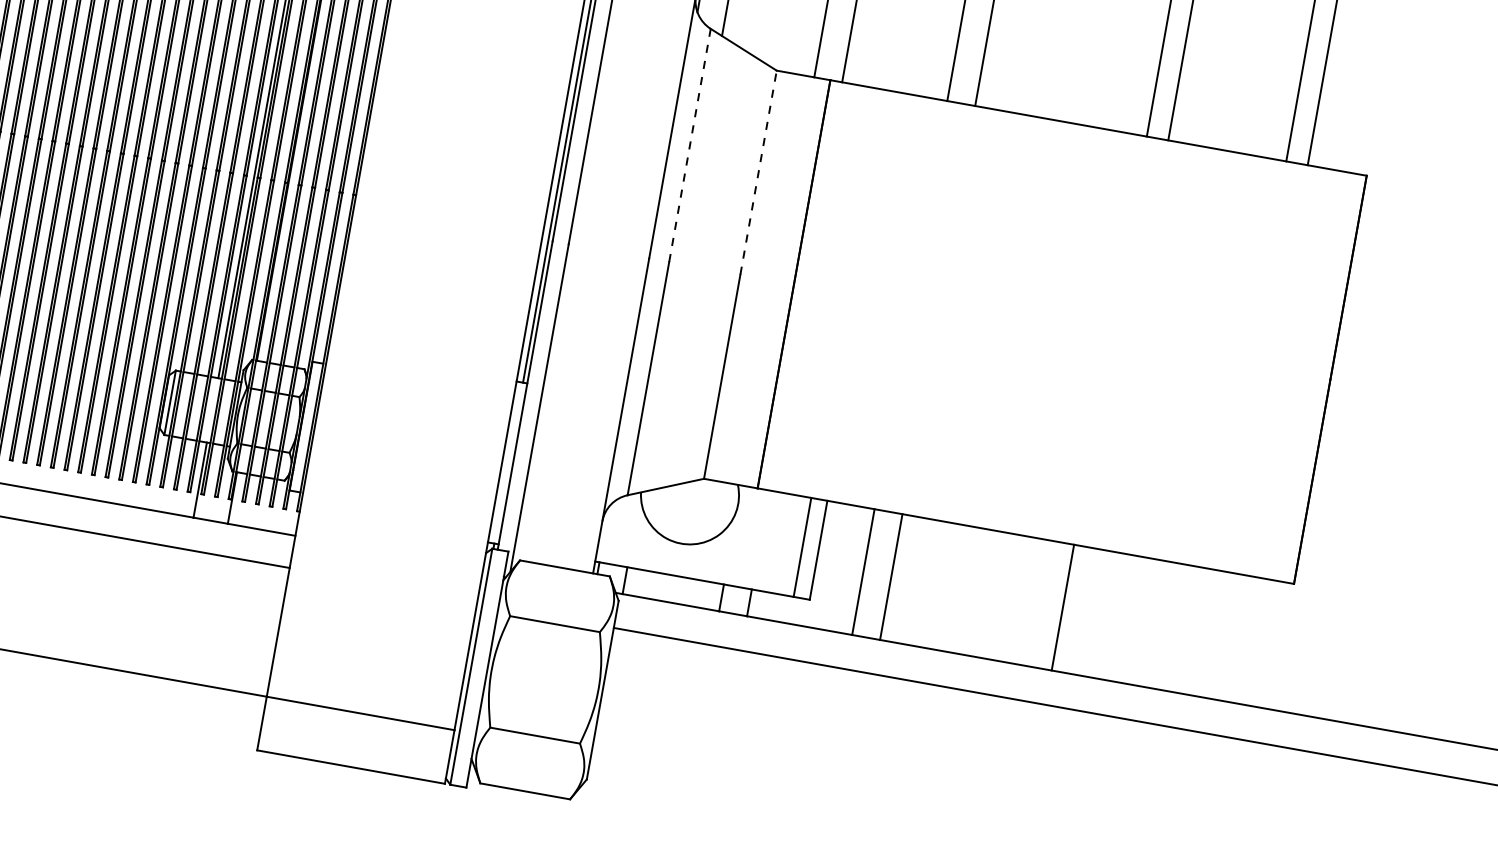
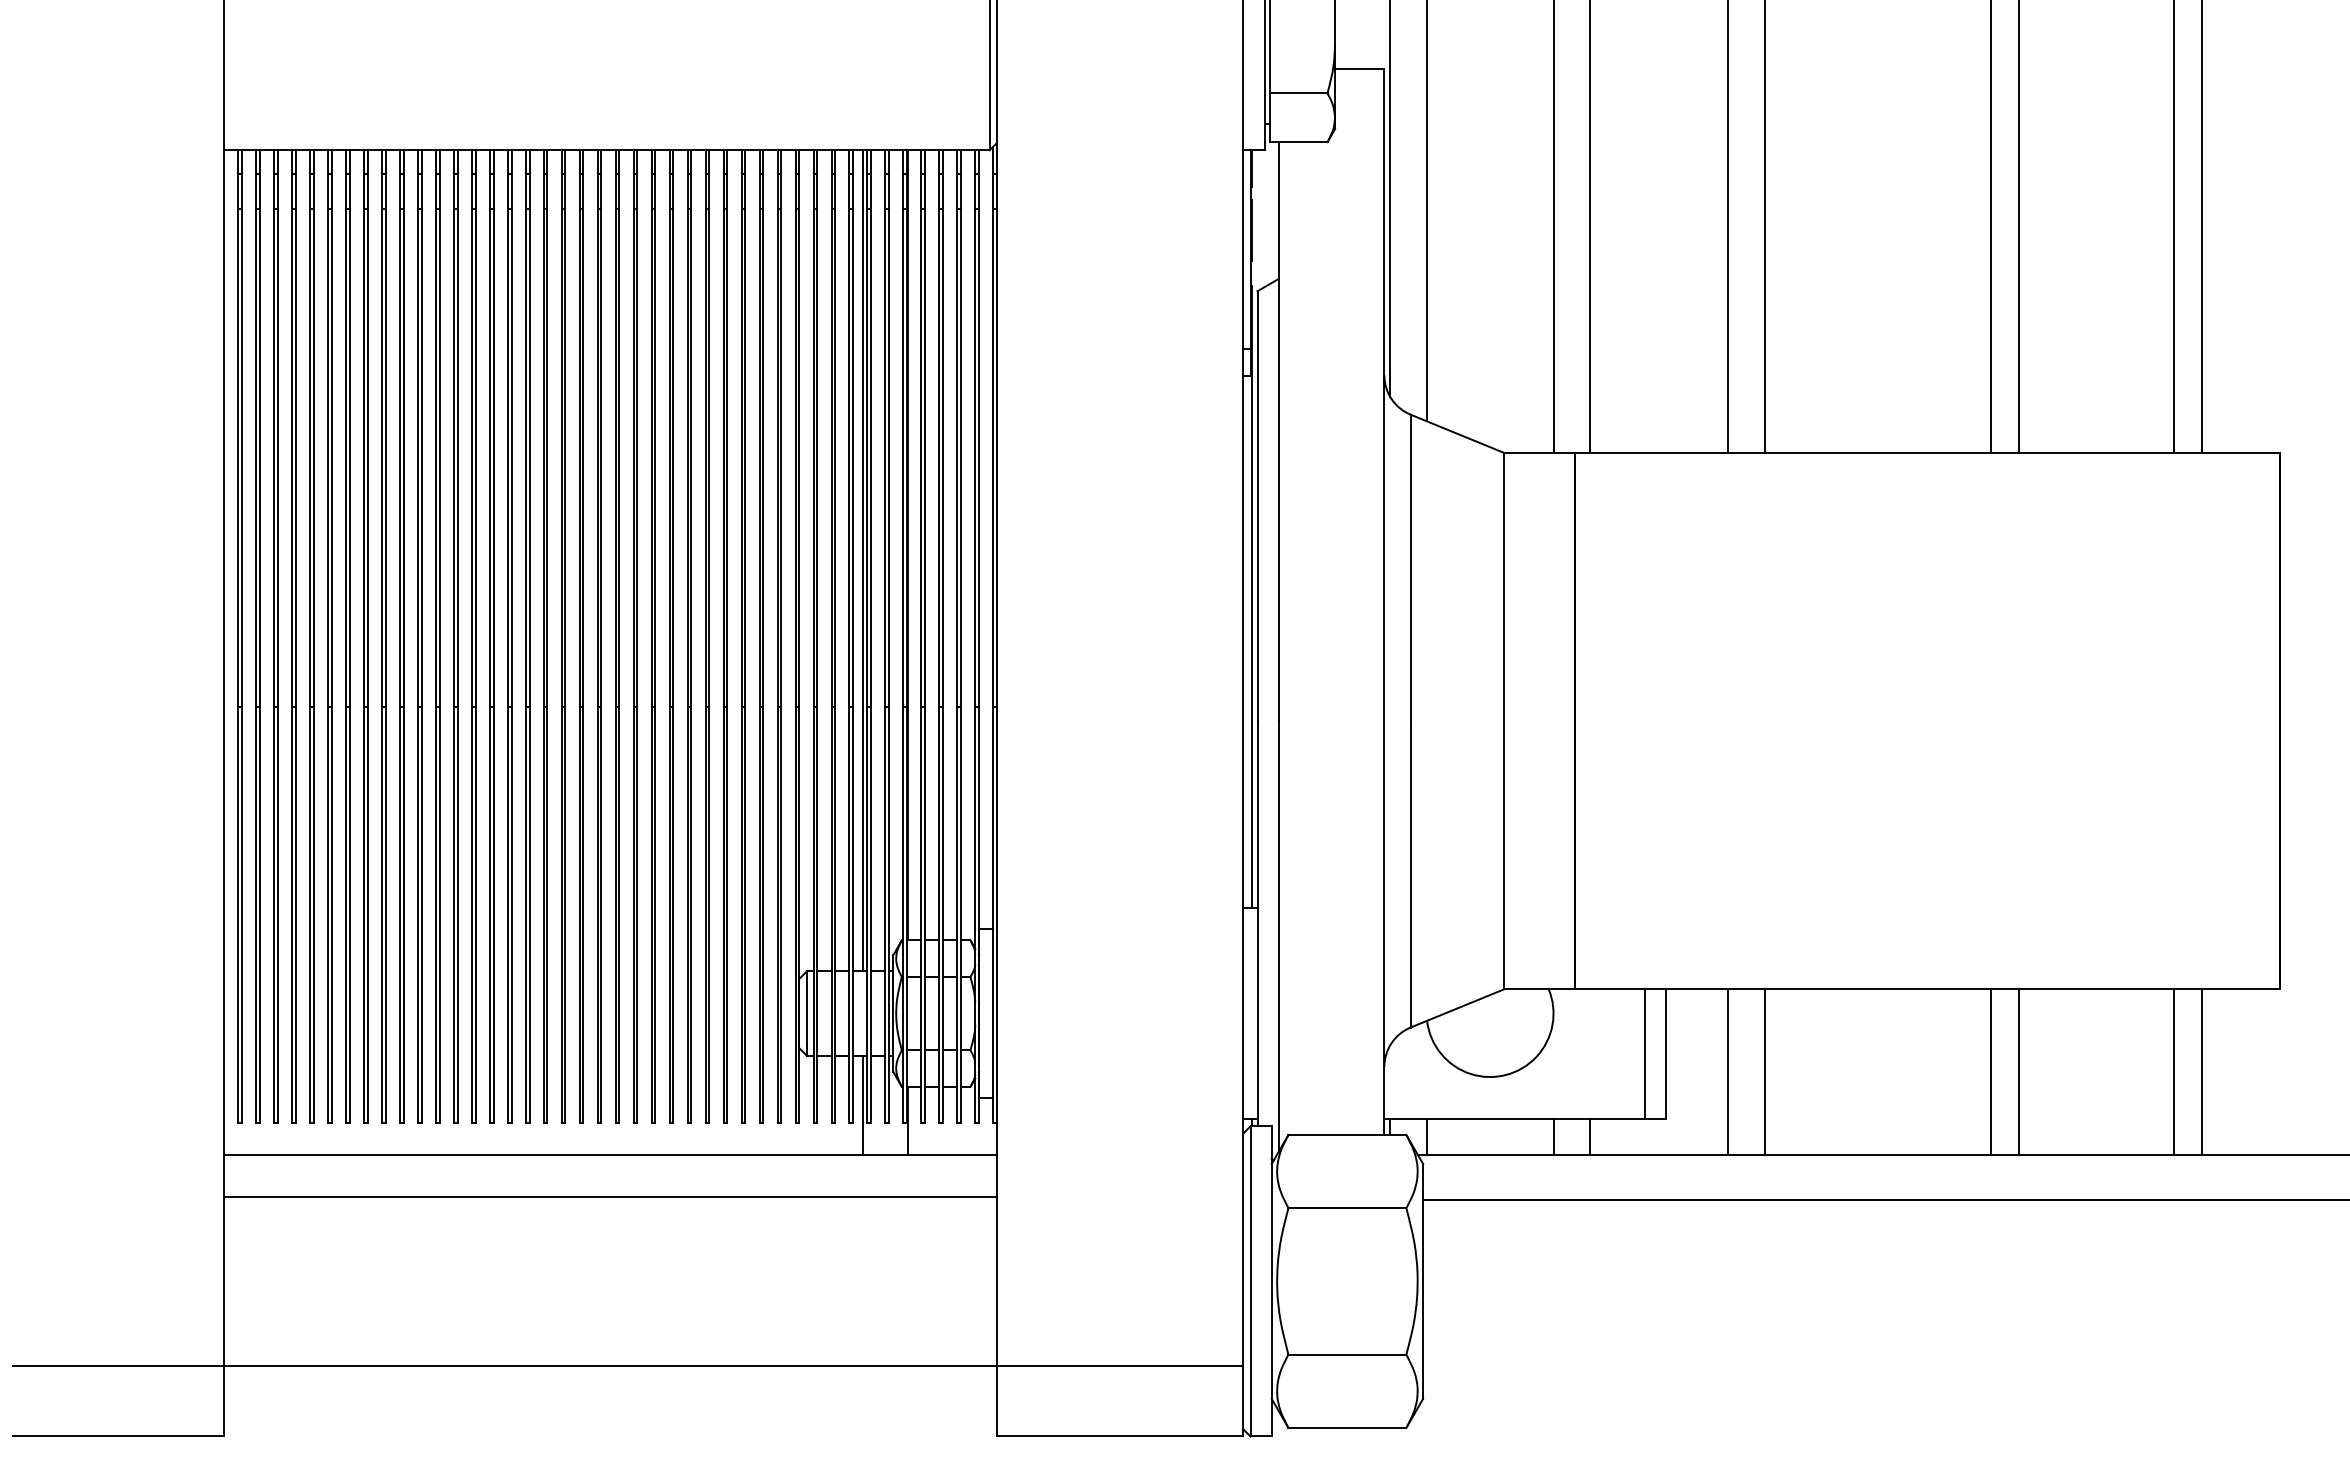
line: (689, 145) -> (1410, 567), dashed -> solid
line: (758, 172) -> (1504, 586), dashed -> solid
line: (1084, 611) -> (2018, 1071), added
line: (1202, 632) -> (2173, 1071), added
line: (1223, 635) -> (2201, 1071), added

